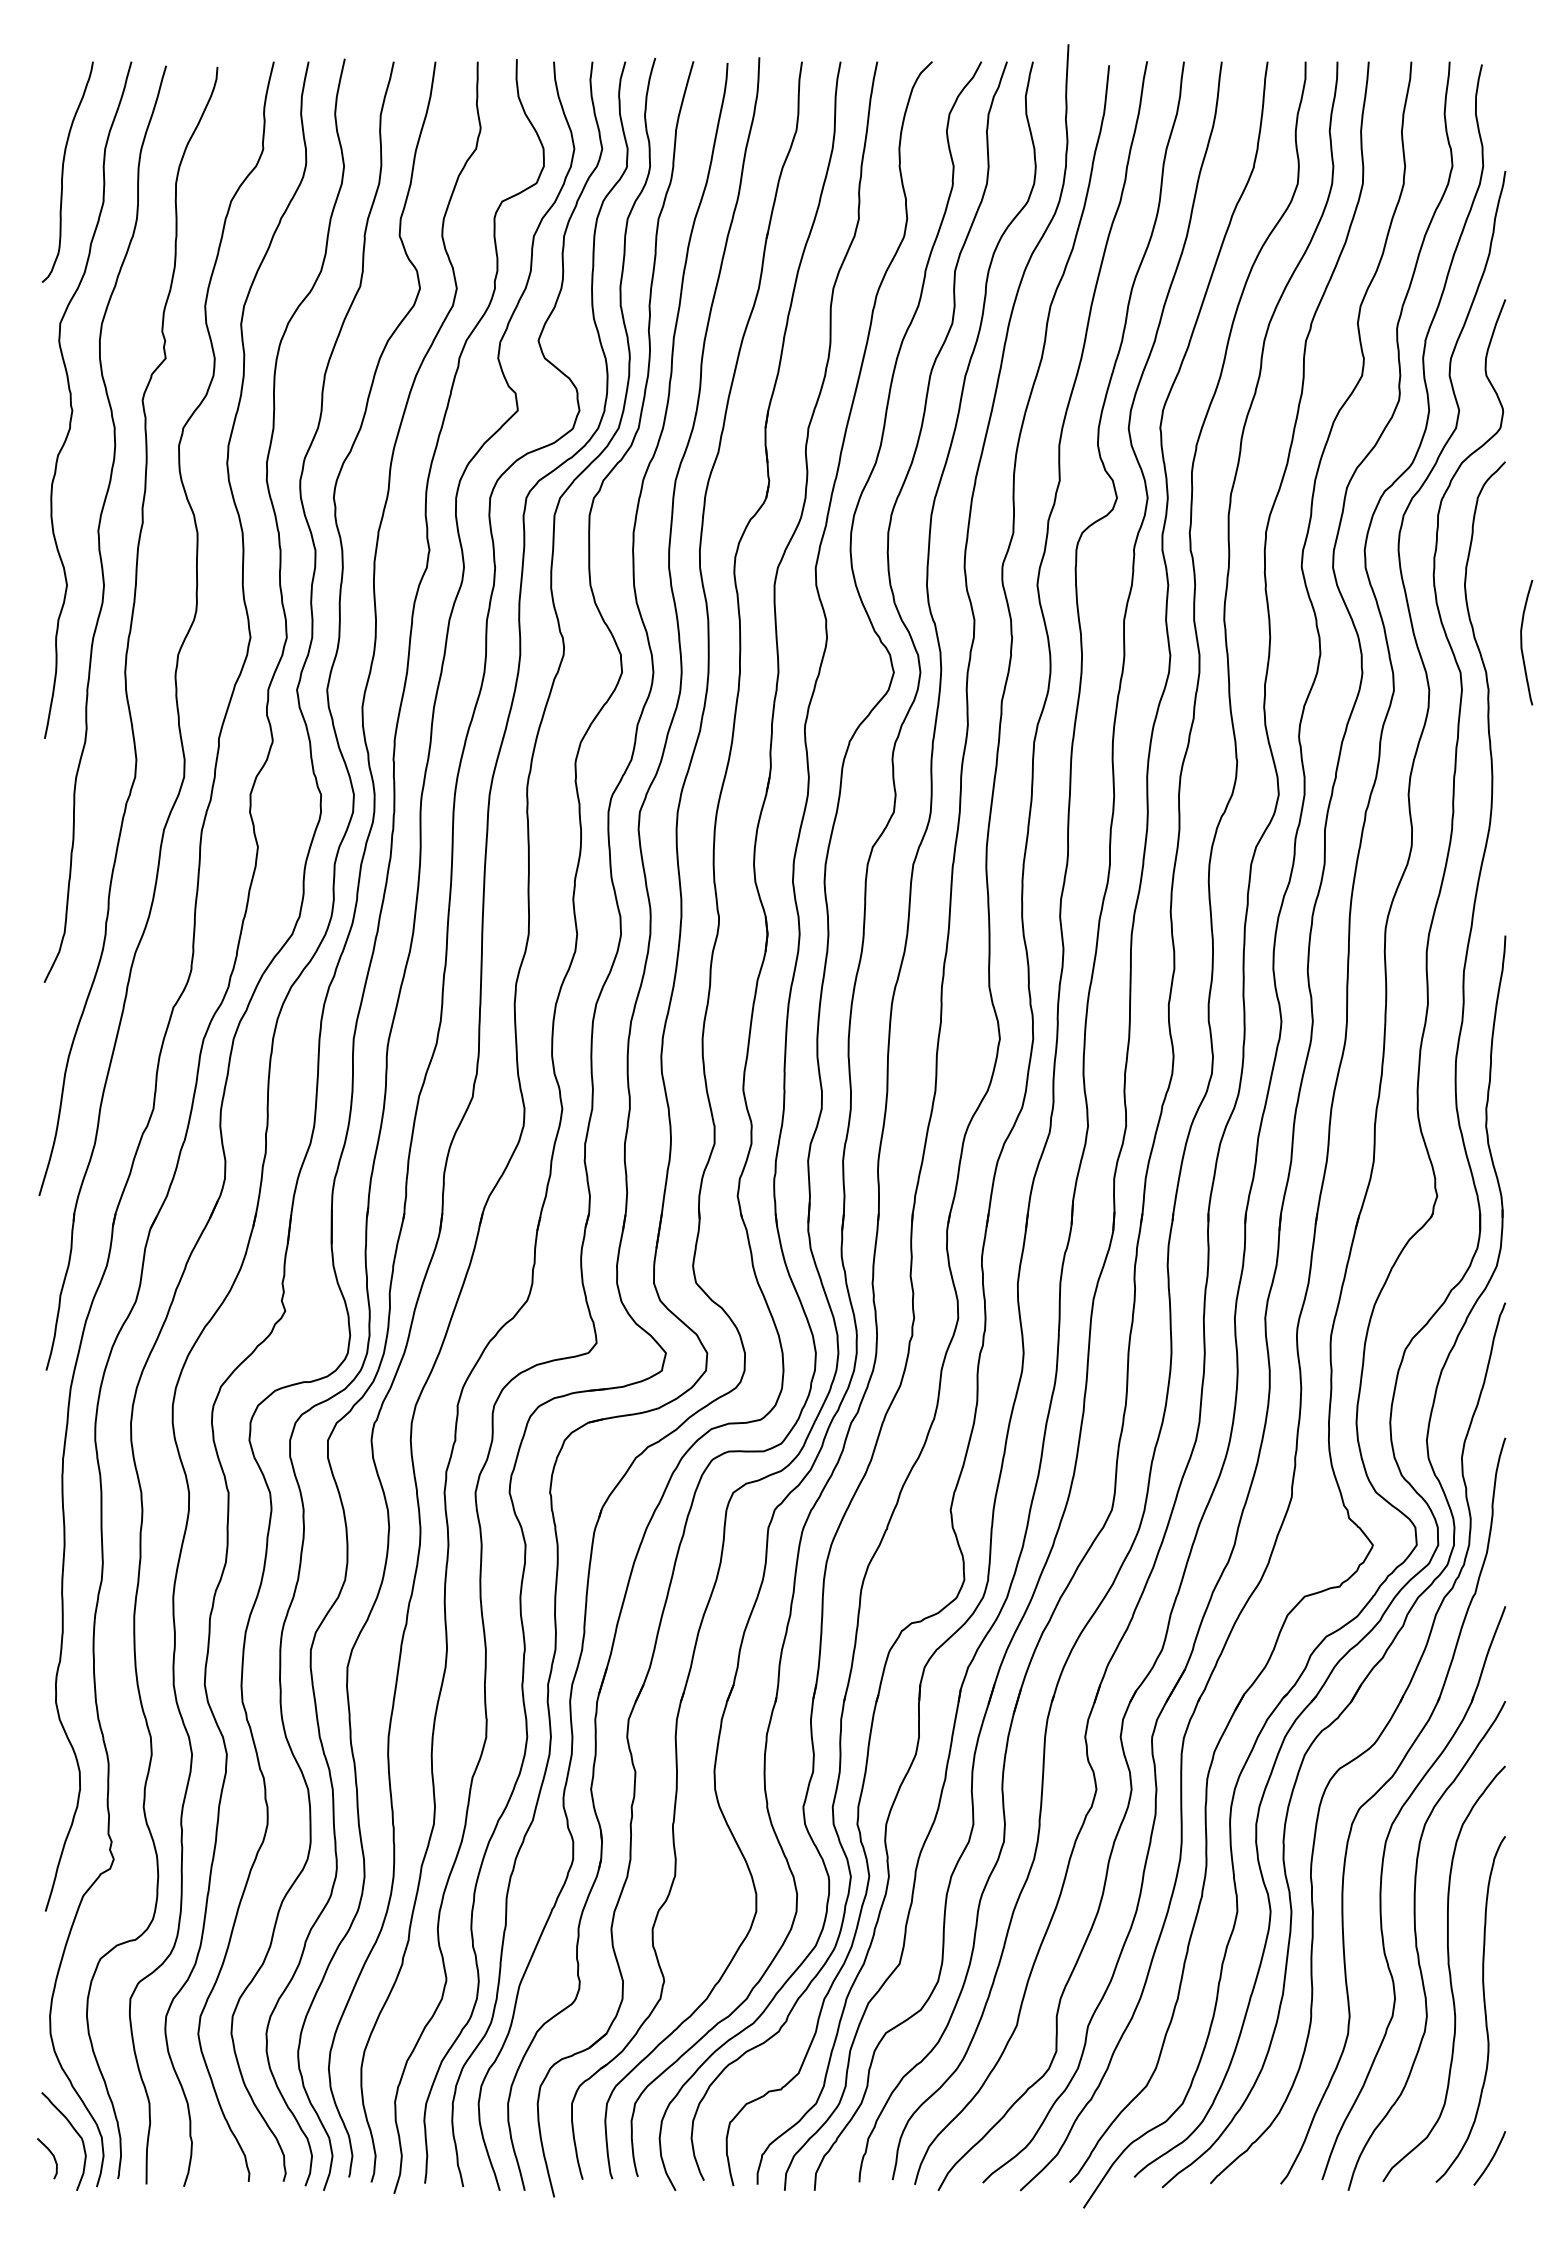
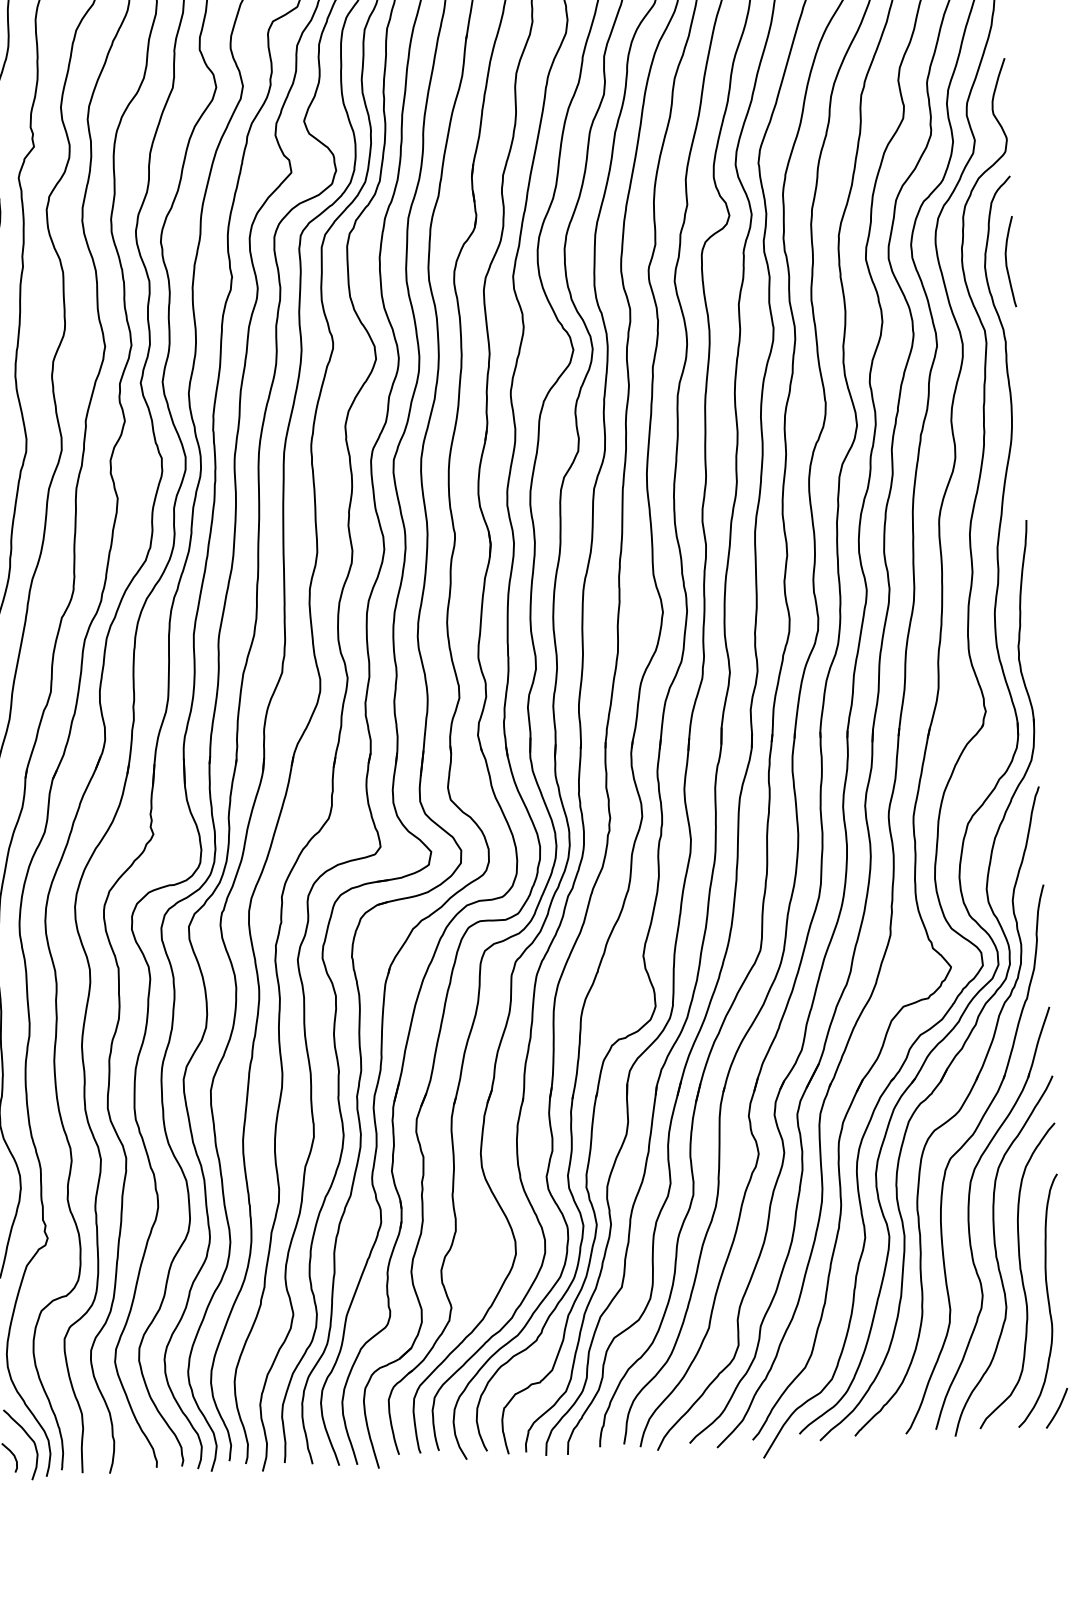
curve: (1522, 642) -> (1007, 261), moved

